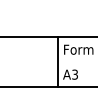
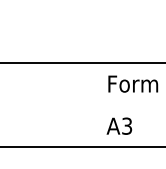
line: (57, 62) -> (97, 105), removed

